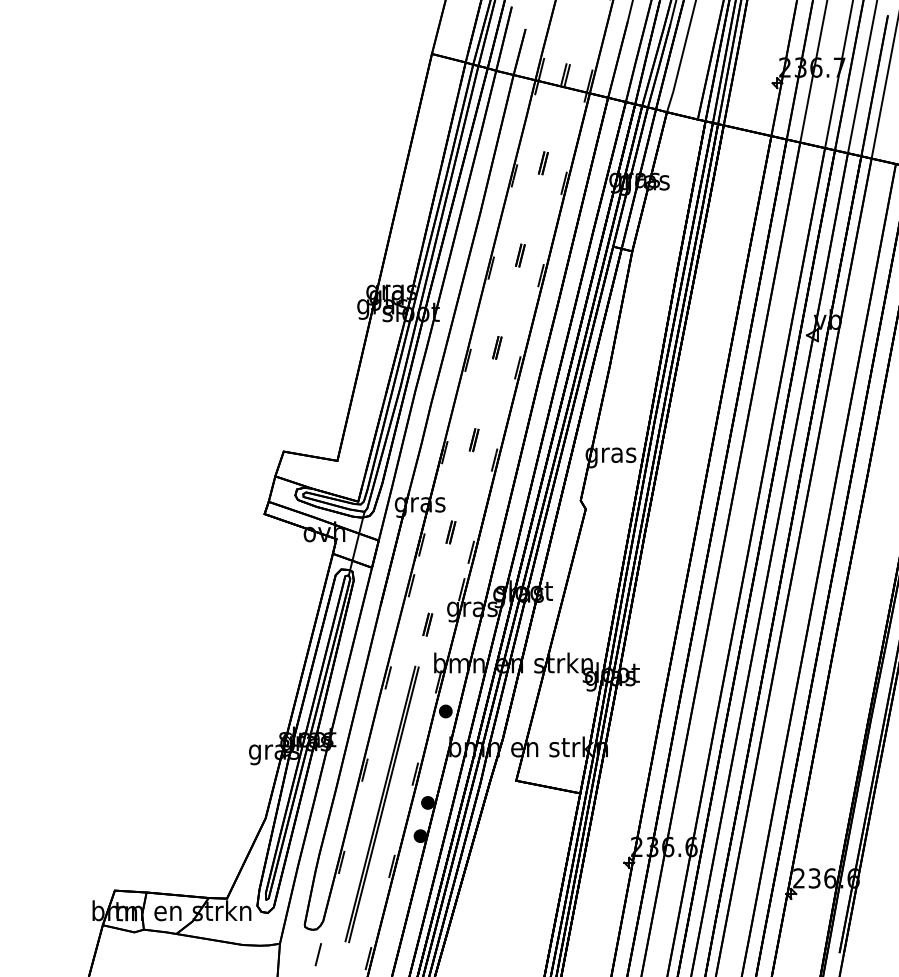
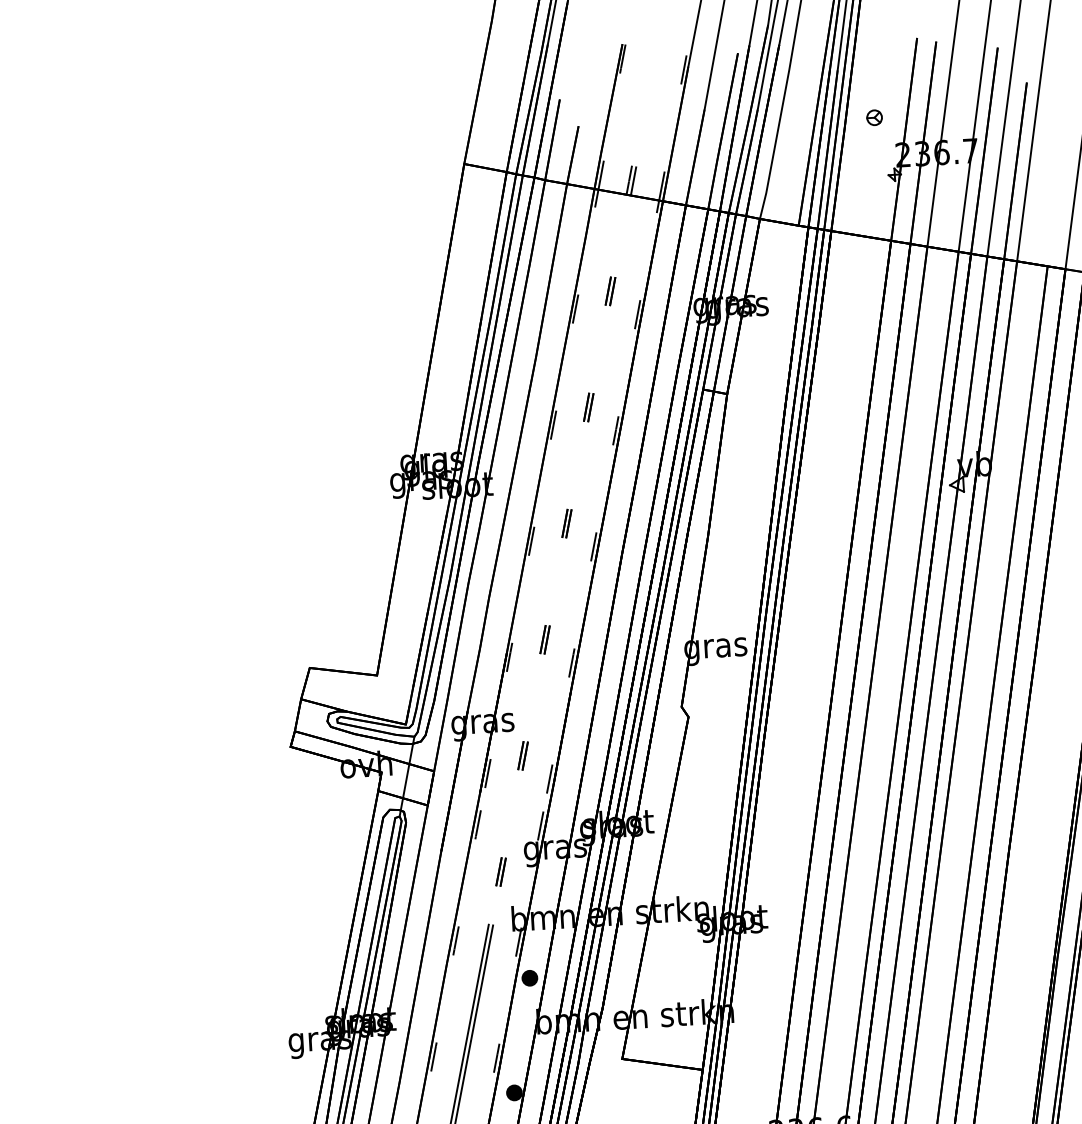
part: (763, 36) -> (874, 117), added

